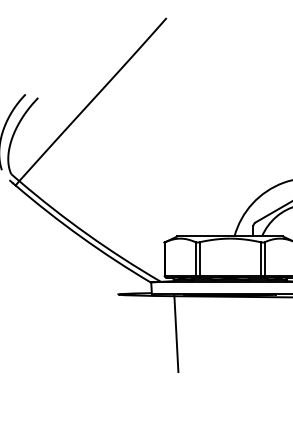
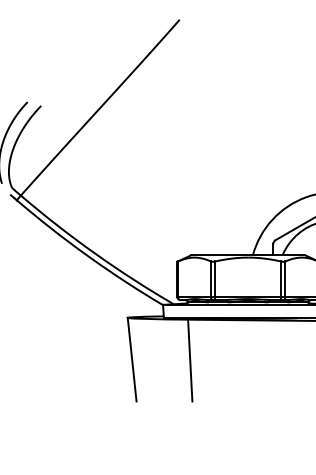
line: (121, 333) -> (131, 359), added

